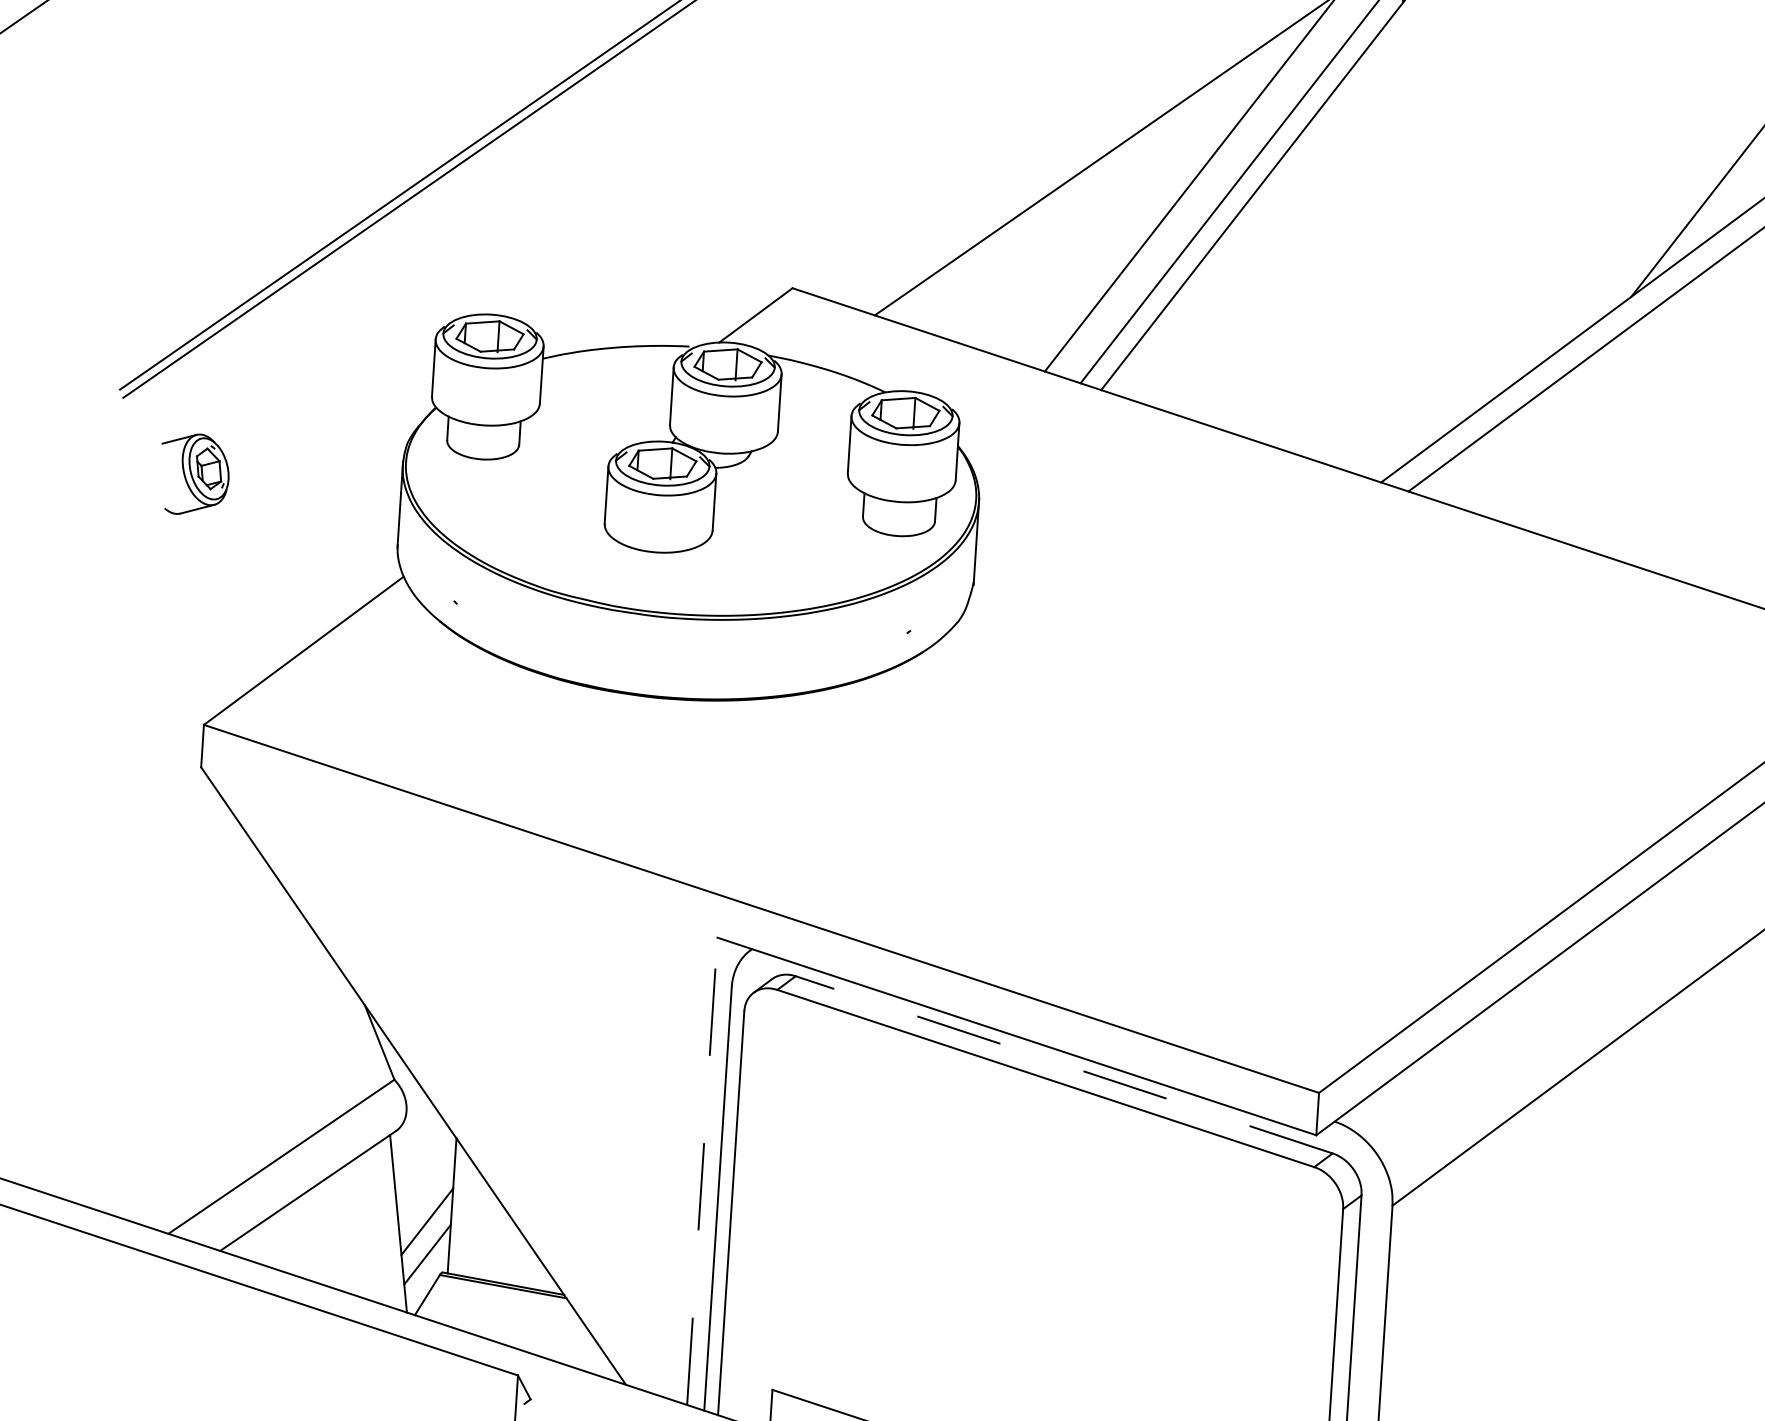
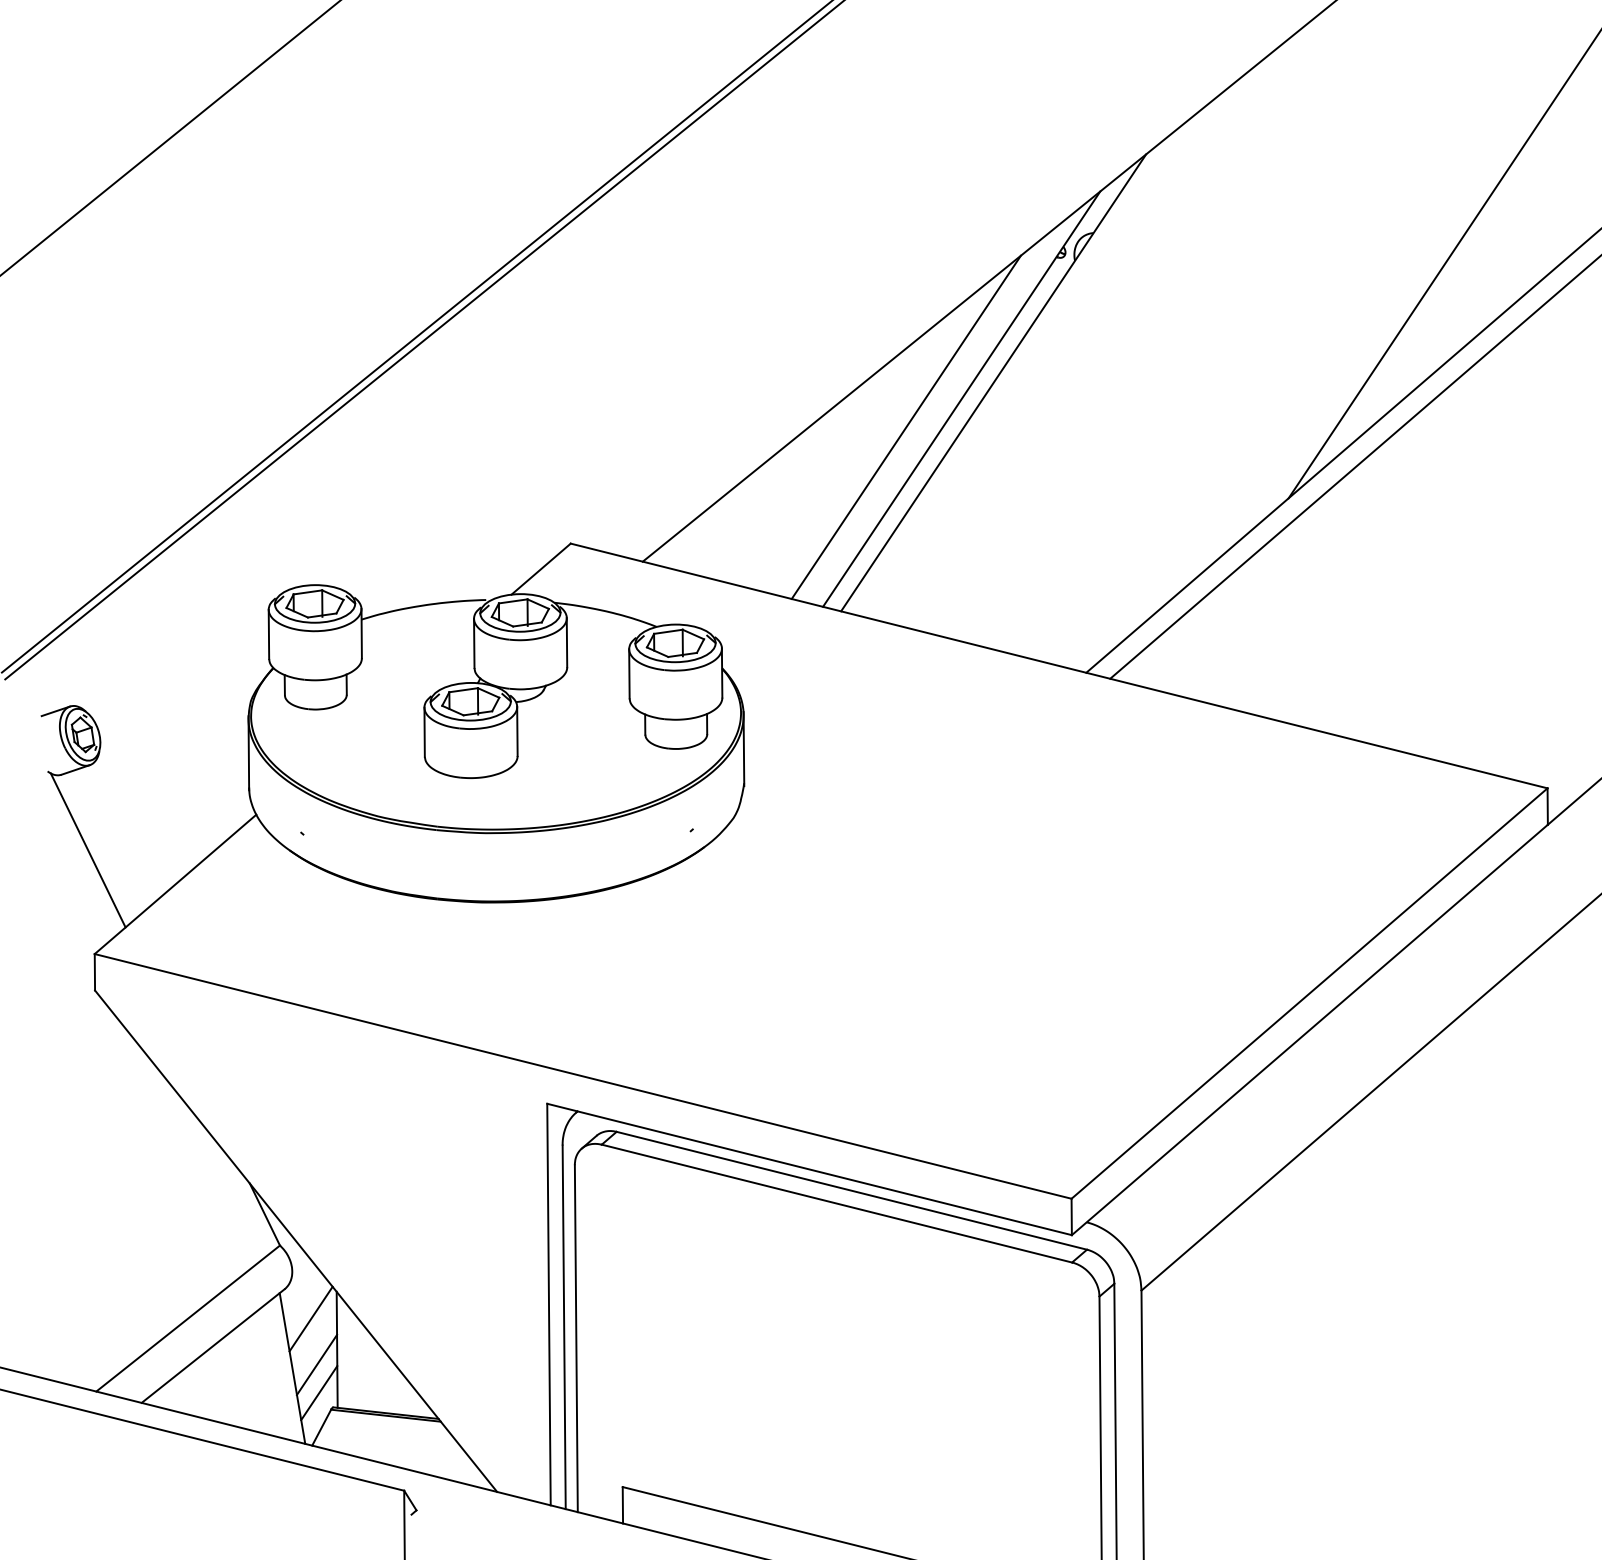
line: (204, 603) -> (87, 850), added
line: (1063, 1064) -> (851, 1190), dashed -> solid
line: (423, 1167) -> (310, 1318), added
line: (701, 1171) -> (548, 1304), dashed -> solid

